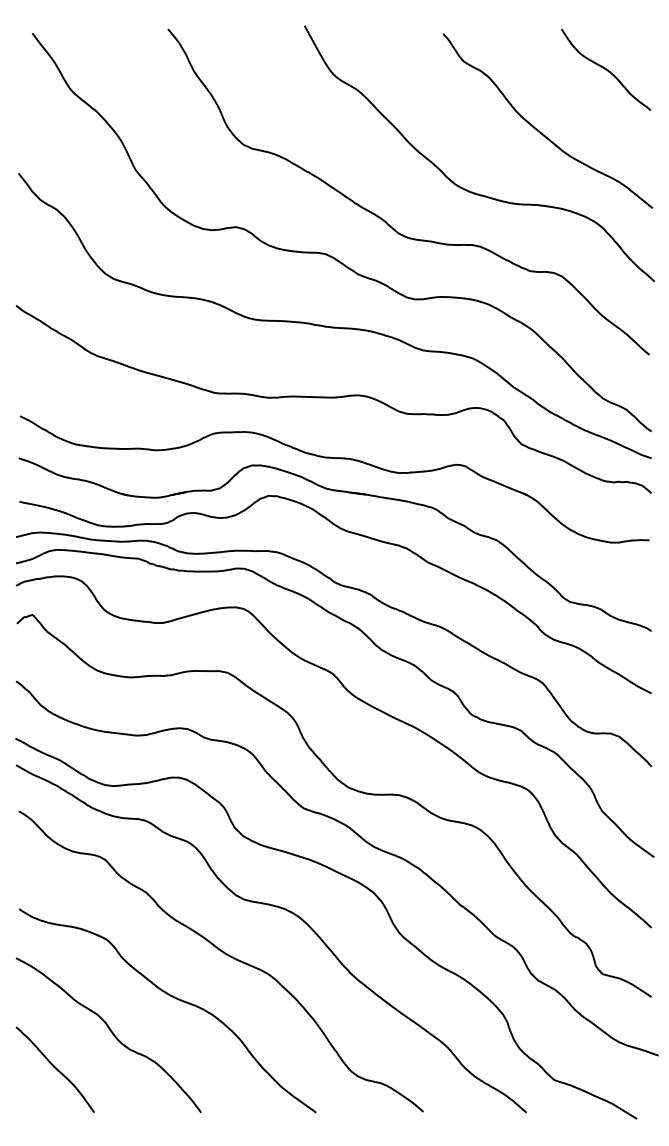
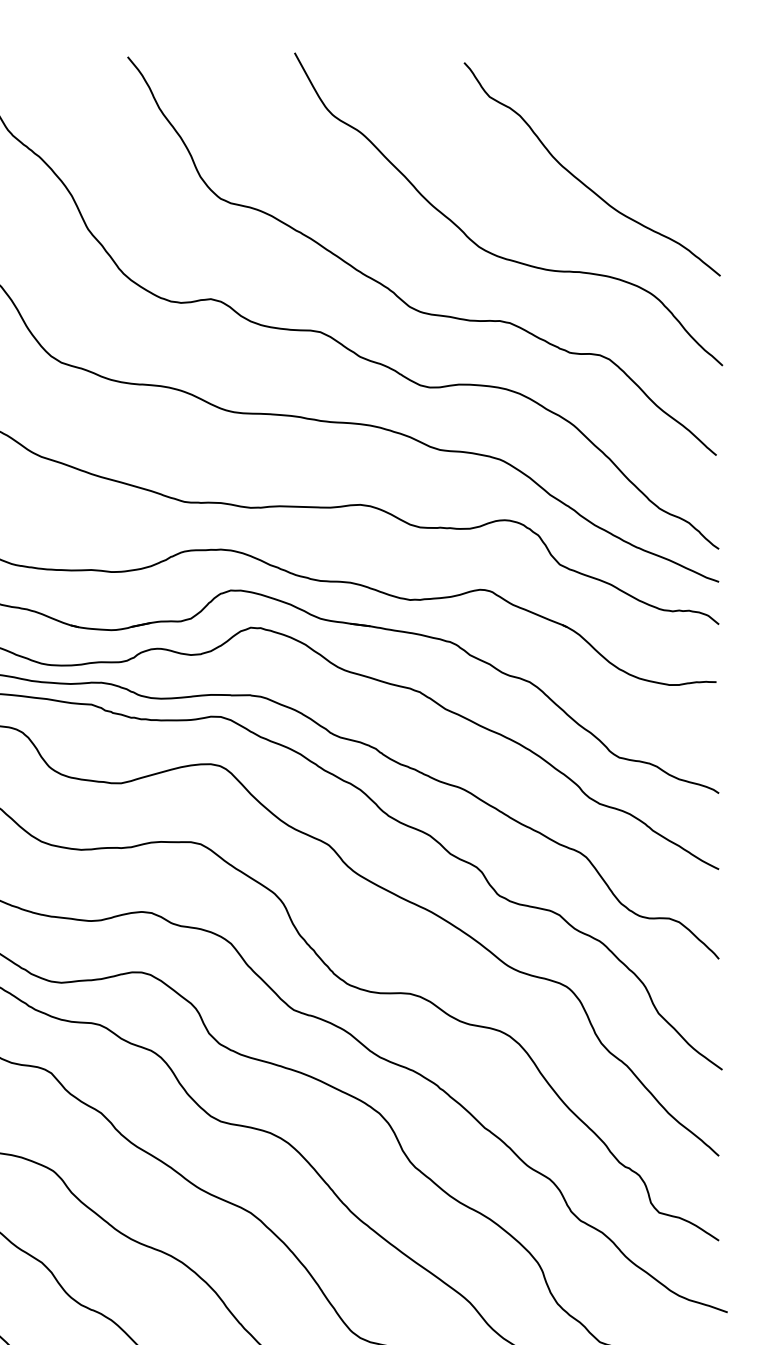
curve: (606, 69) -> (663, 106), removed

